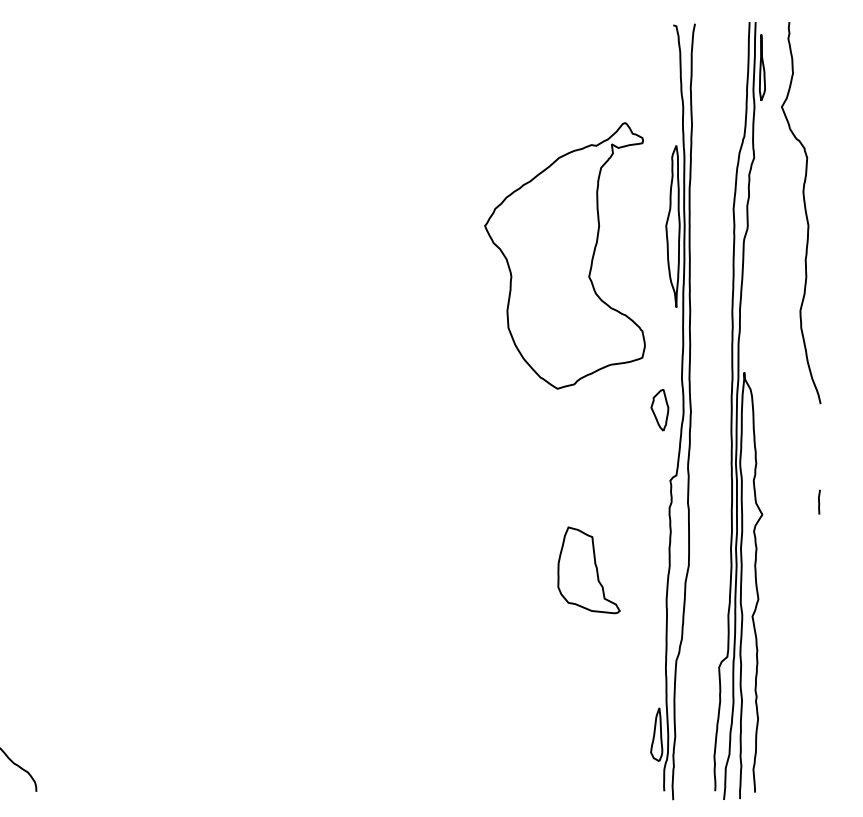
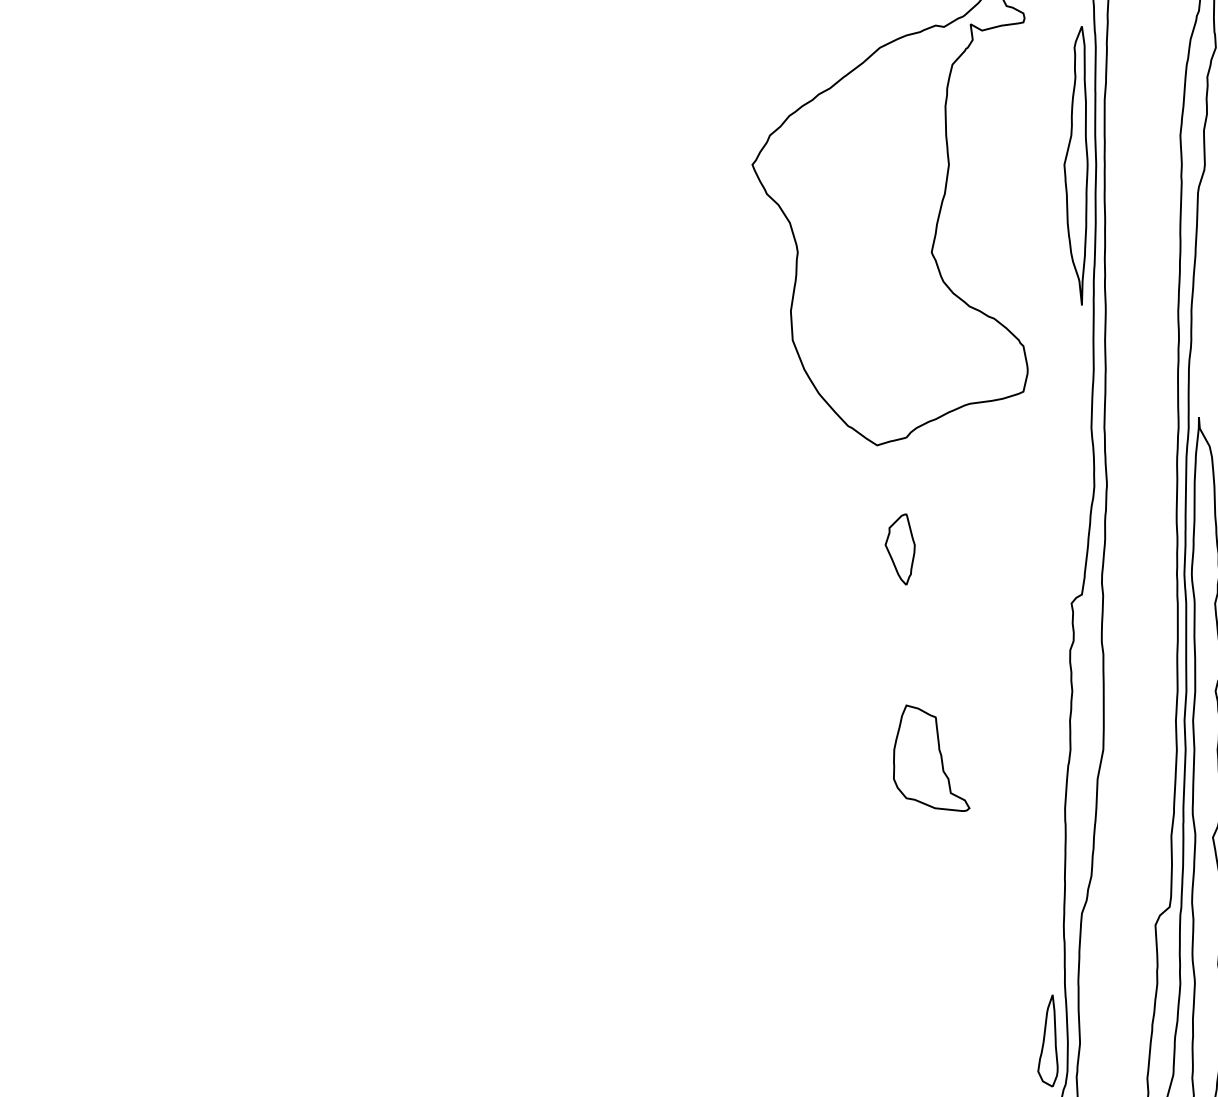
part: (659, 410) -> (899, 549), moved
part: (589, 570) -> (932, 758), size x0.71

